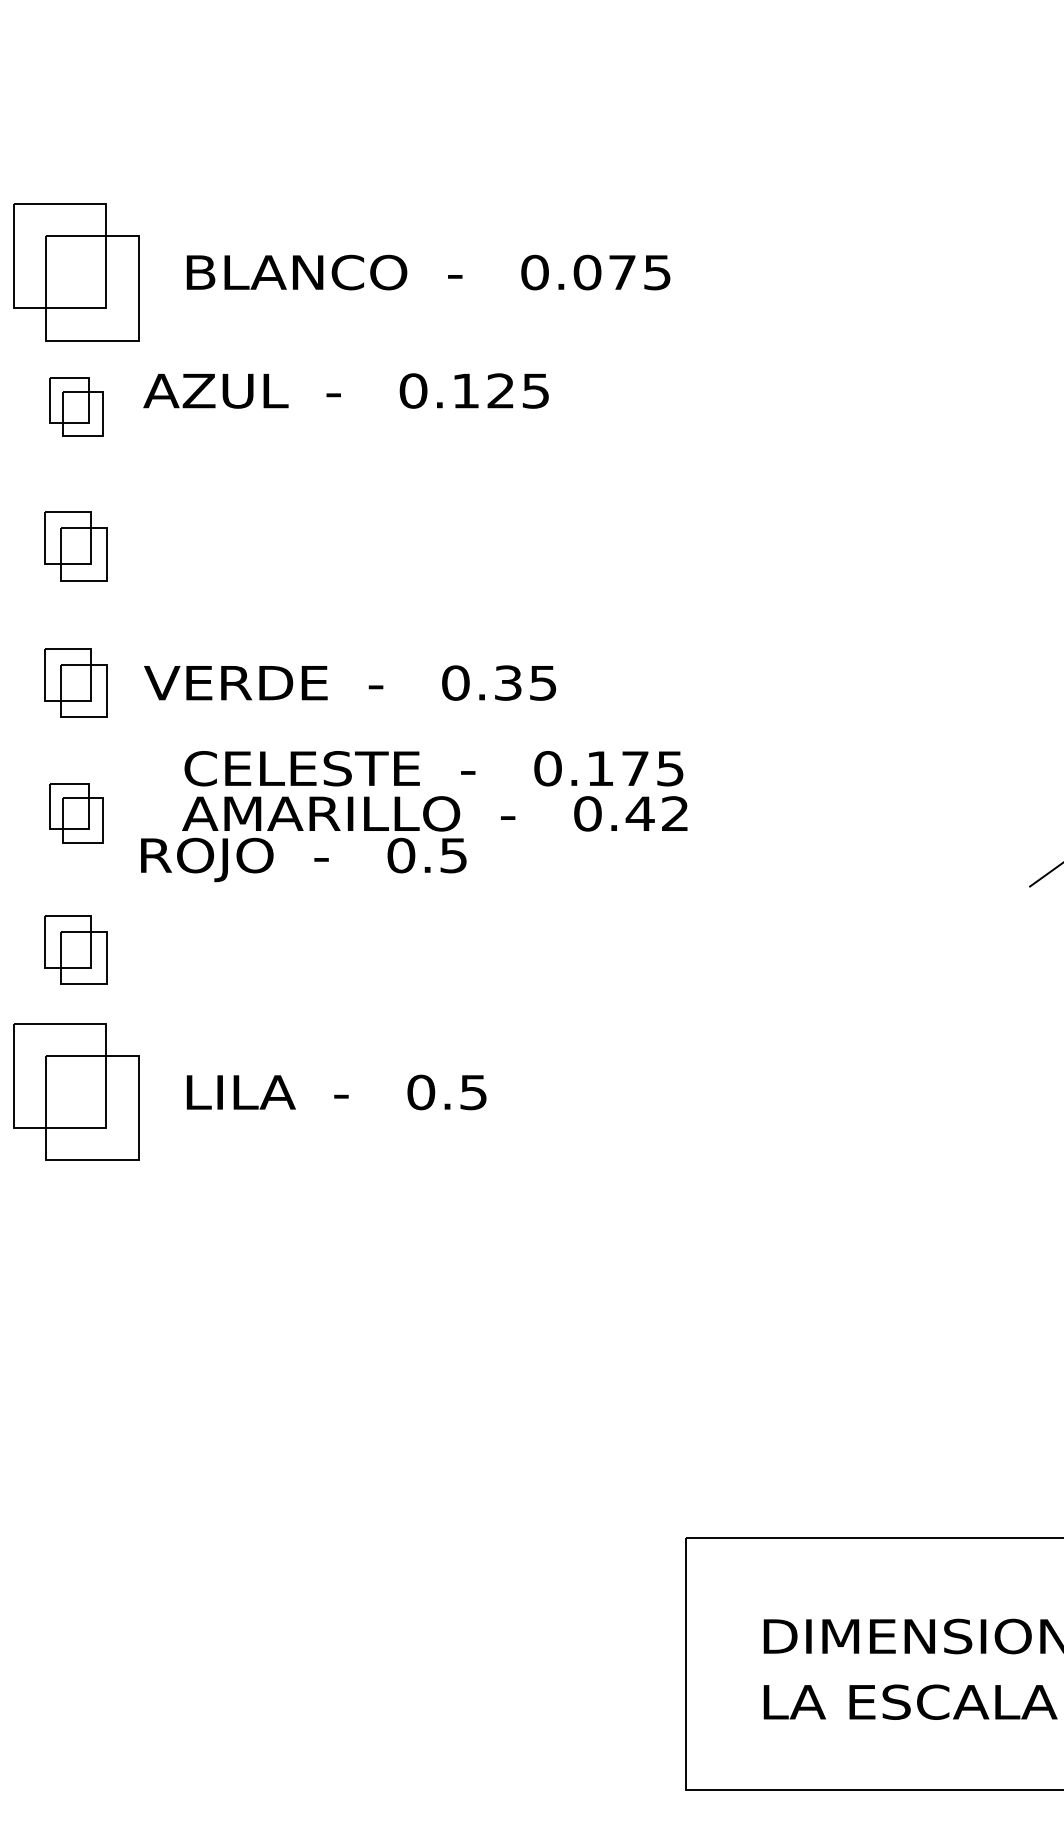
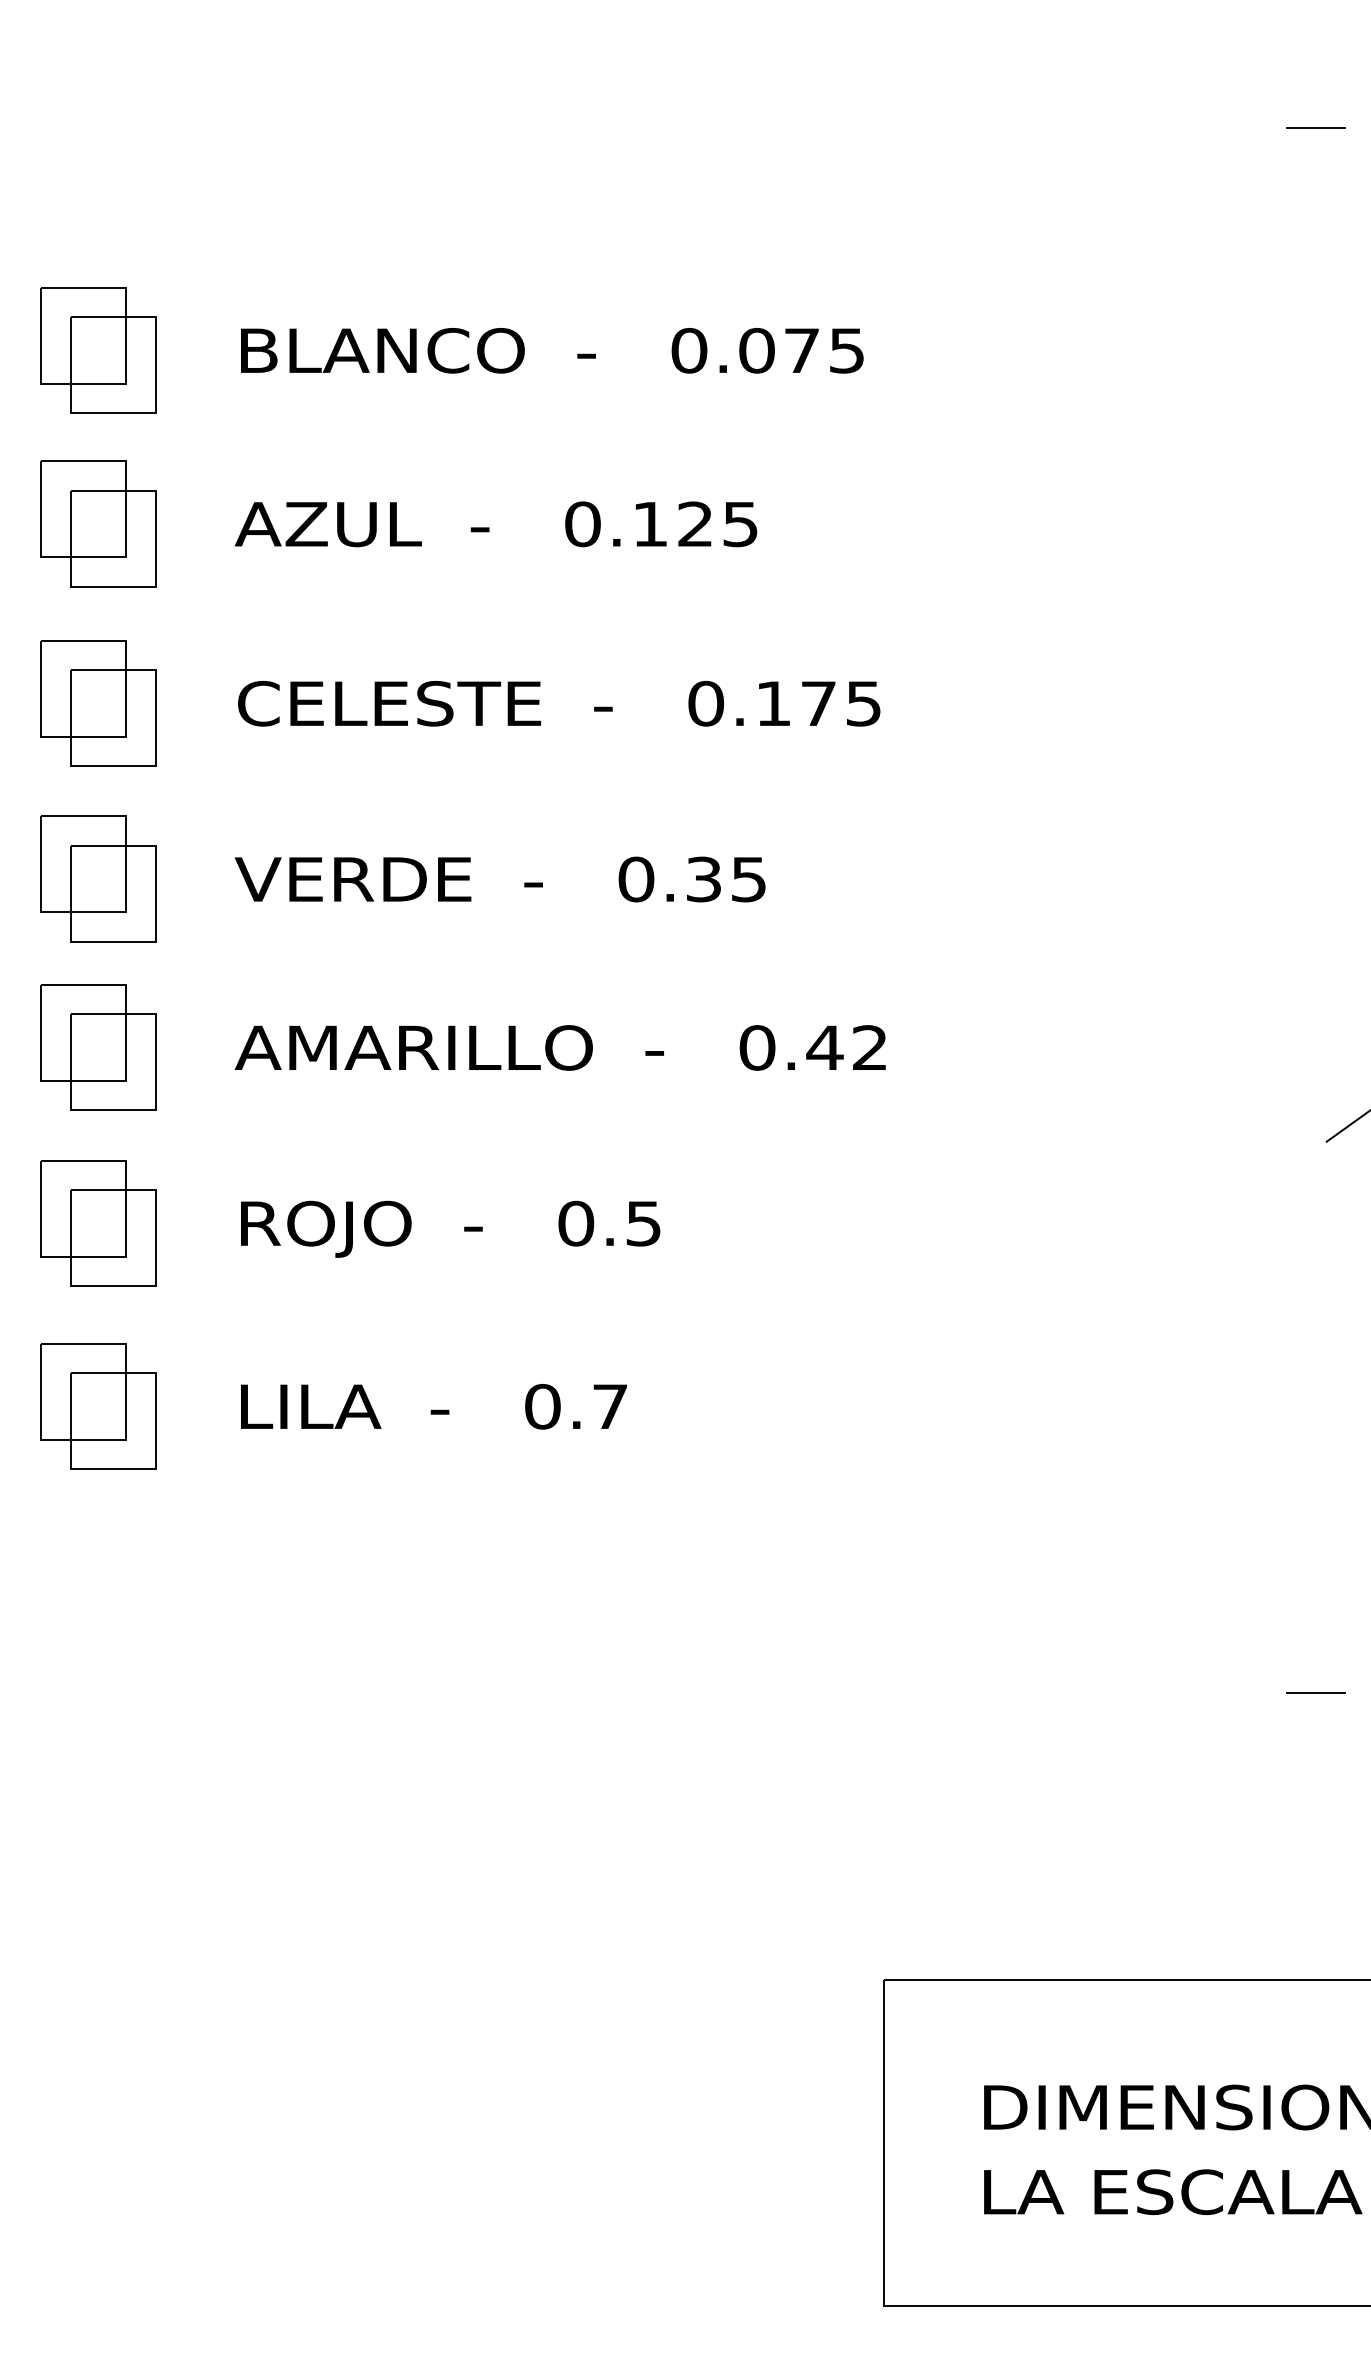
line: (1021, 99) -> (1316, 127), added
part: (76, 272) -> (98, 350), size x0.71
text: (345, 391) -> (495, 524), moved
part: (76, 406) -> (98, 523), size x1.67
part: (76, 546) -> (98, 703), size x1.43
part: (76, 682) -> (98, 878), size x1.43
text: (349, 683) -> (499, 879), moved
text: (434, 768) -> (559, 703), moved
part: (76, 813) -> (98, 1047), size x1.67
text: (303, 859) -> (450, 1228), moved
part: (76, 950) -> (98, 1223), size x1.43
part: (76, 1092) -> (98, 1406), size x0.71
text: (472, 1092) -> (609, 1406), 0.5 -> 0.7
line: (1021, 1315) -> (1316, 1693), added

